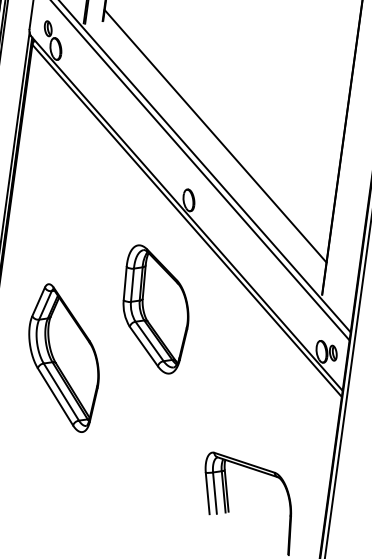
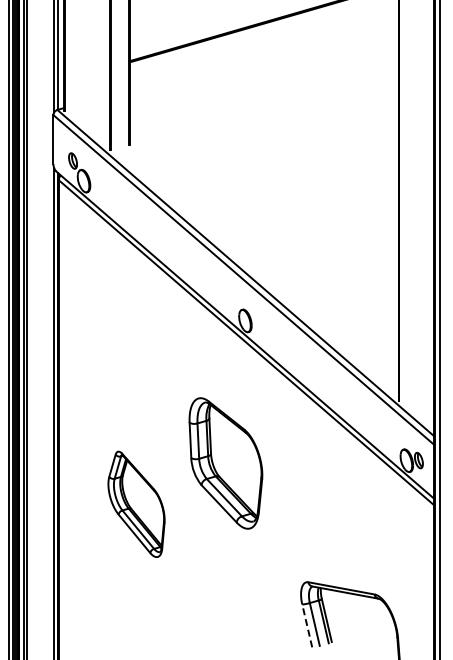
line: (215, 135) -> (263, 249), removed
part: (155, 309) -> (225, 463), moved
part: (63, 358) -> (136, 504), size x0.7
line: (207, 493) -> (307, 625), solid -> dashed

